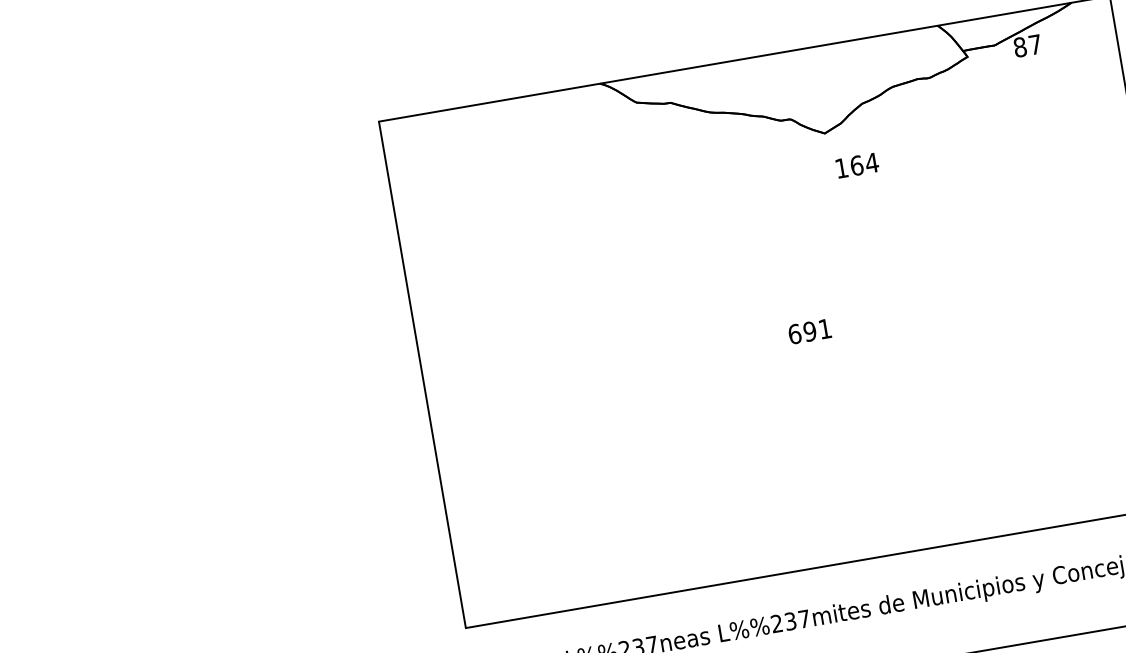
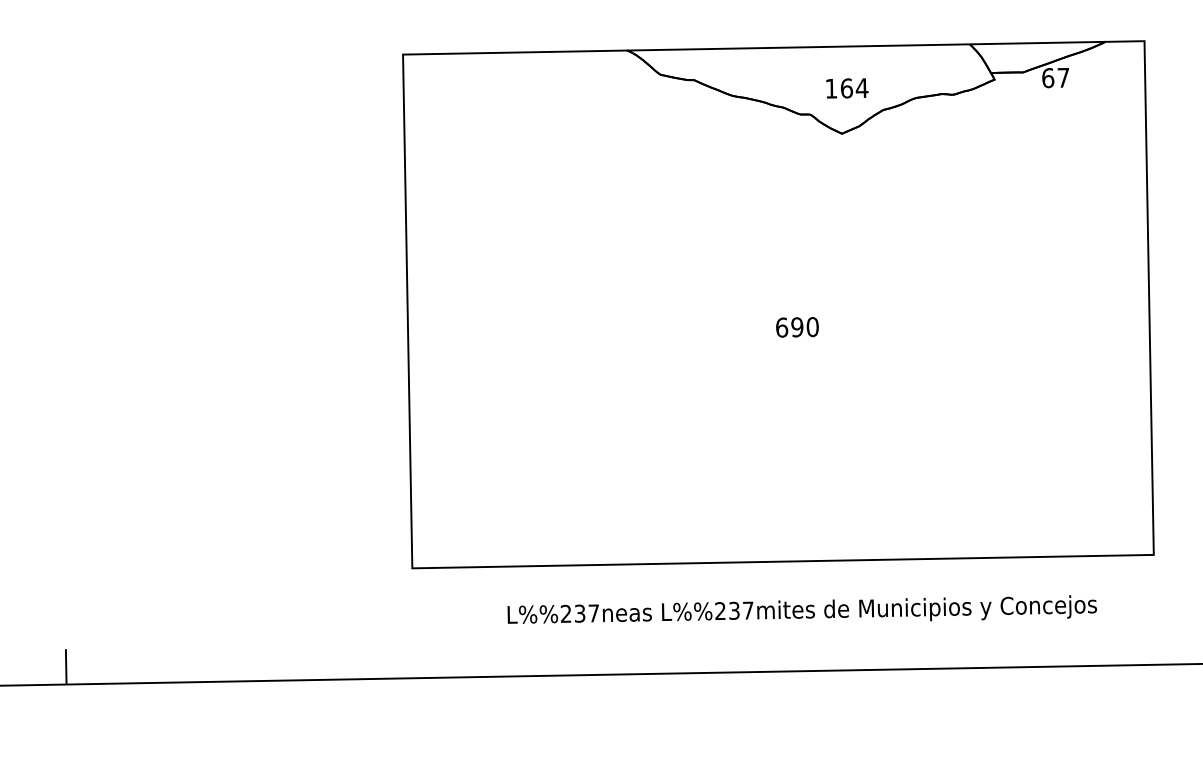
text: (1020, 46) -> (1048, 77), 87 -> 67
text: (857, 165) -> (847, 88), moved
text: (825, 329) -> (812, 327), 691 -> 690

